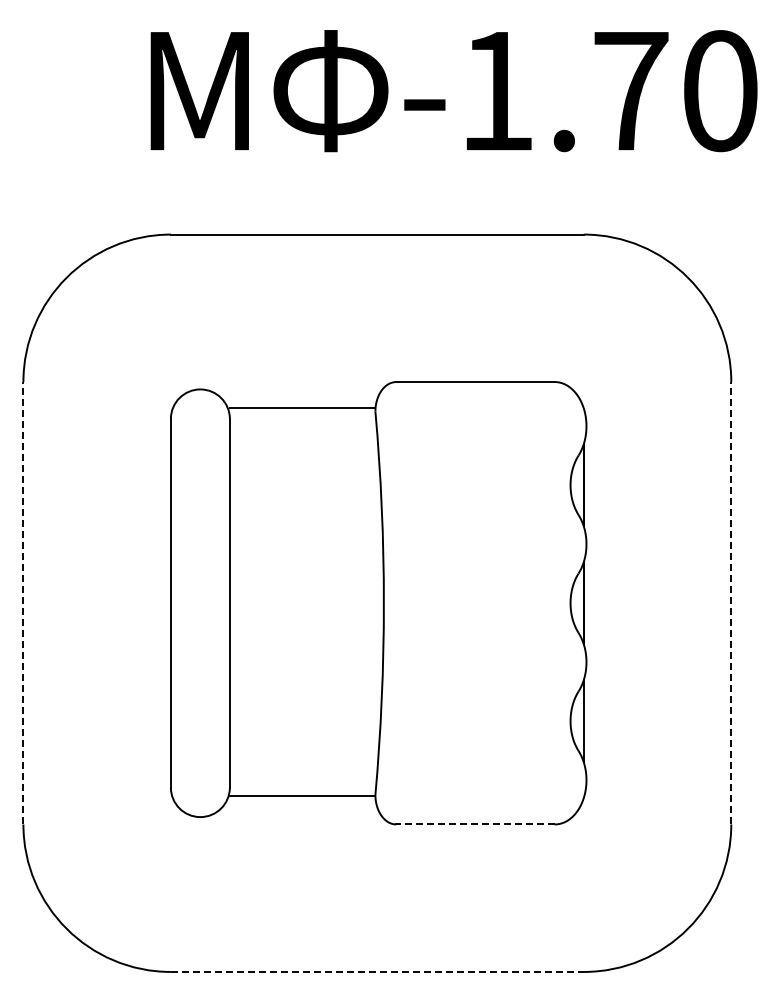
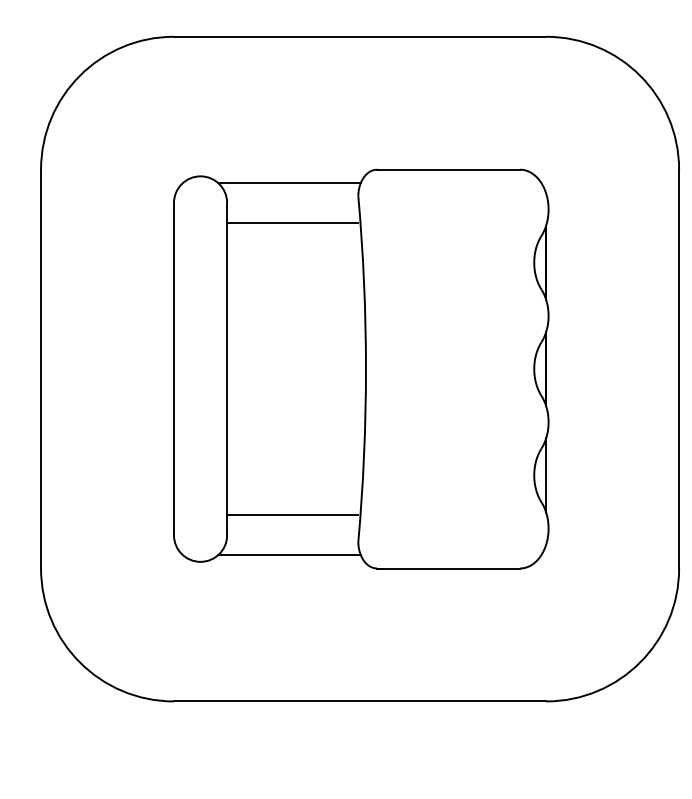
line: (298, 396) -> (289, 182), added
line: (302, 408) -> (292, 223), moved
line: (23, 602) -> (41, 368), dashed -> solid
line: (731, 602) -> (679, 368), dashed -> solid
line: (302, 796) -> (292, 515), moved
line: (298, 809) -> (289, 555), added
line: (476, 824) -> (449, 568), dashed -> solid
line: (377, 971) -> (360, 701), dashed -> solid

